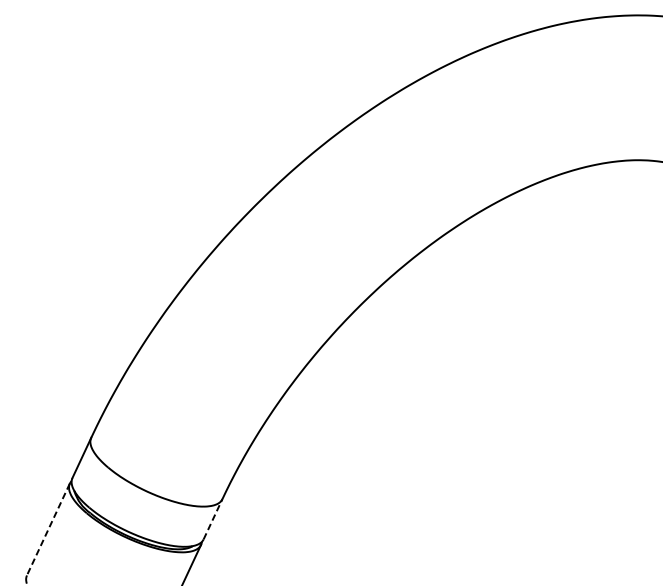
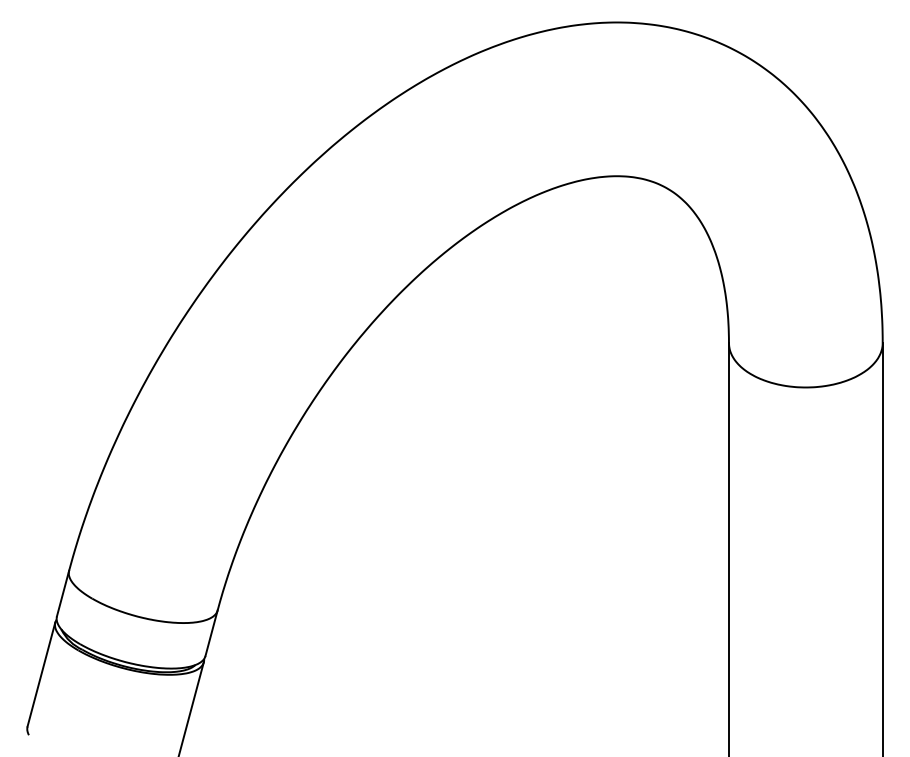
line: (212, 519) -> (211, 633), dashed -> solid
line: (48, 529) -> (41, 674), dashed -> solid

